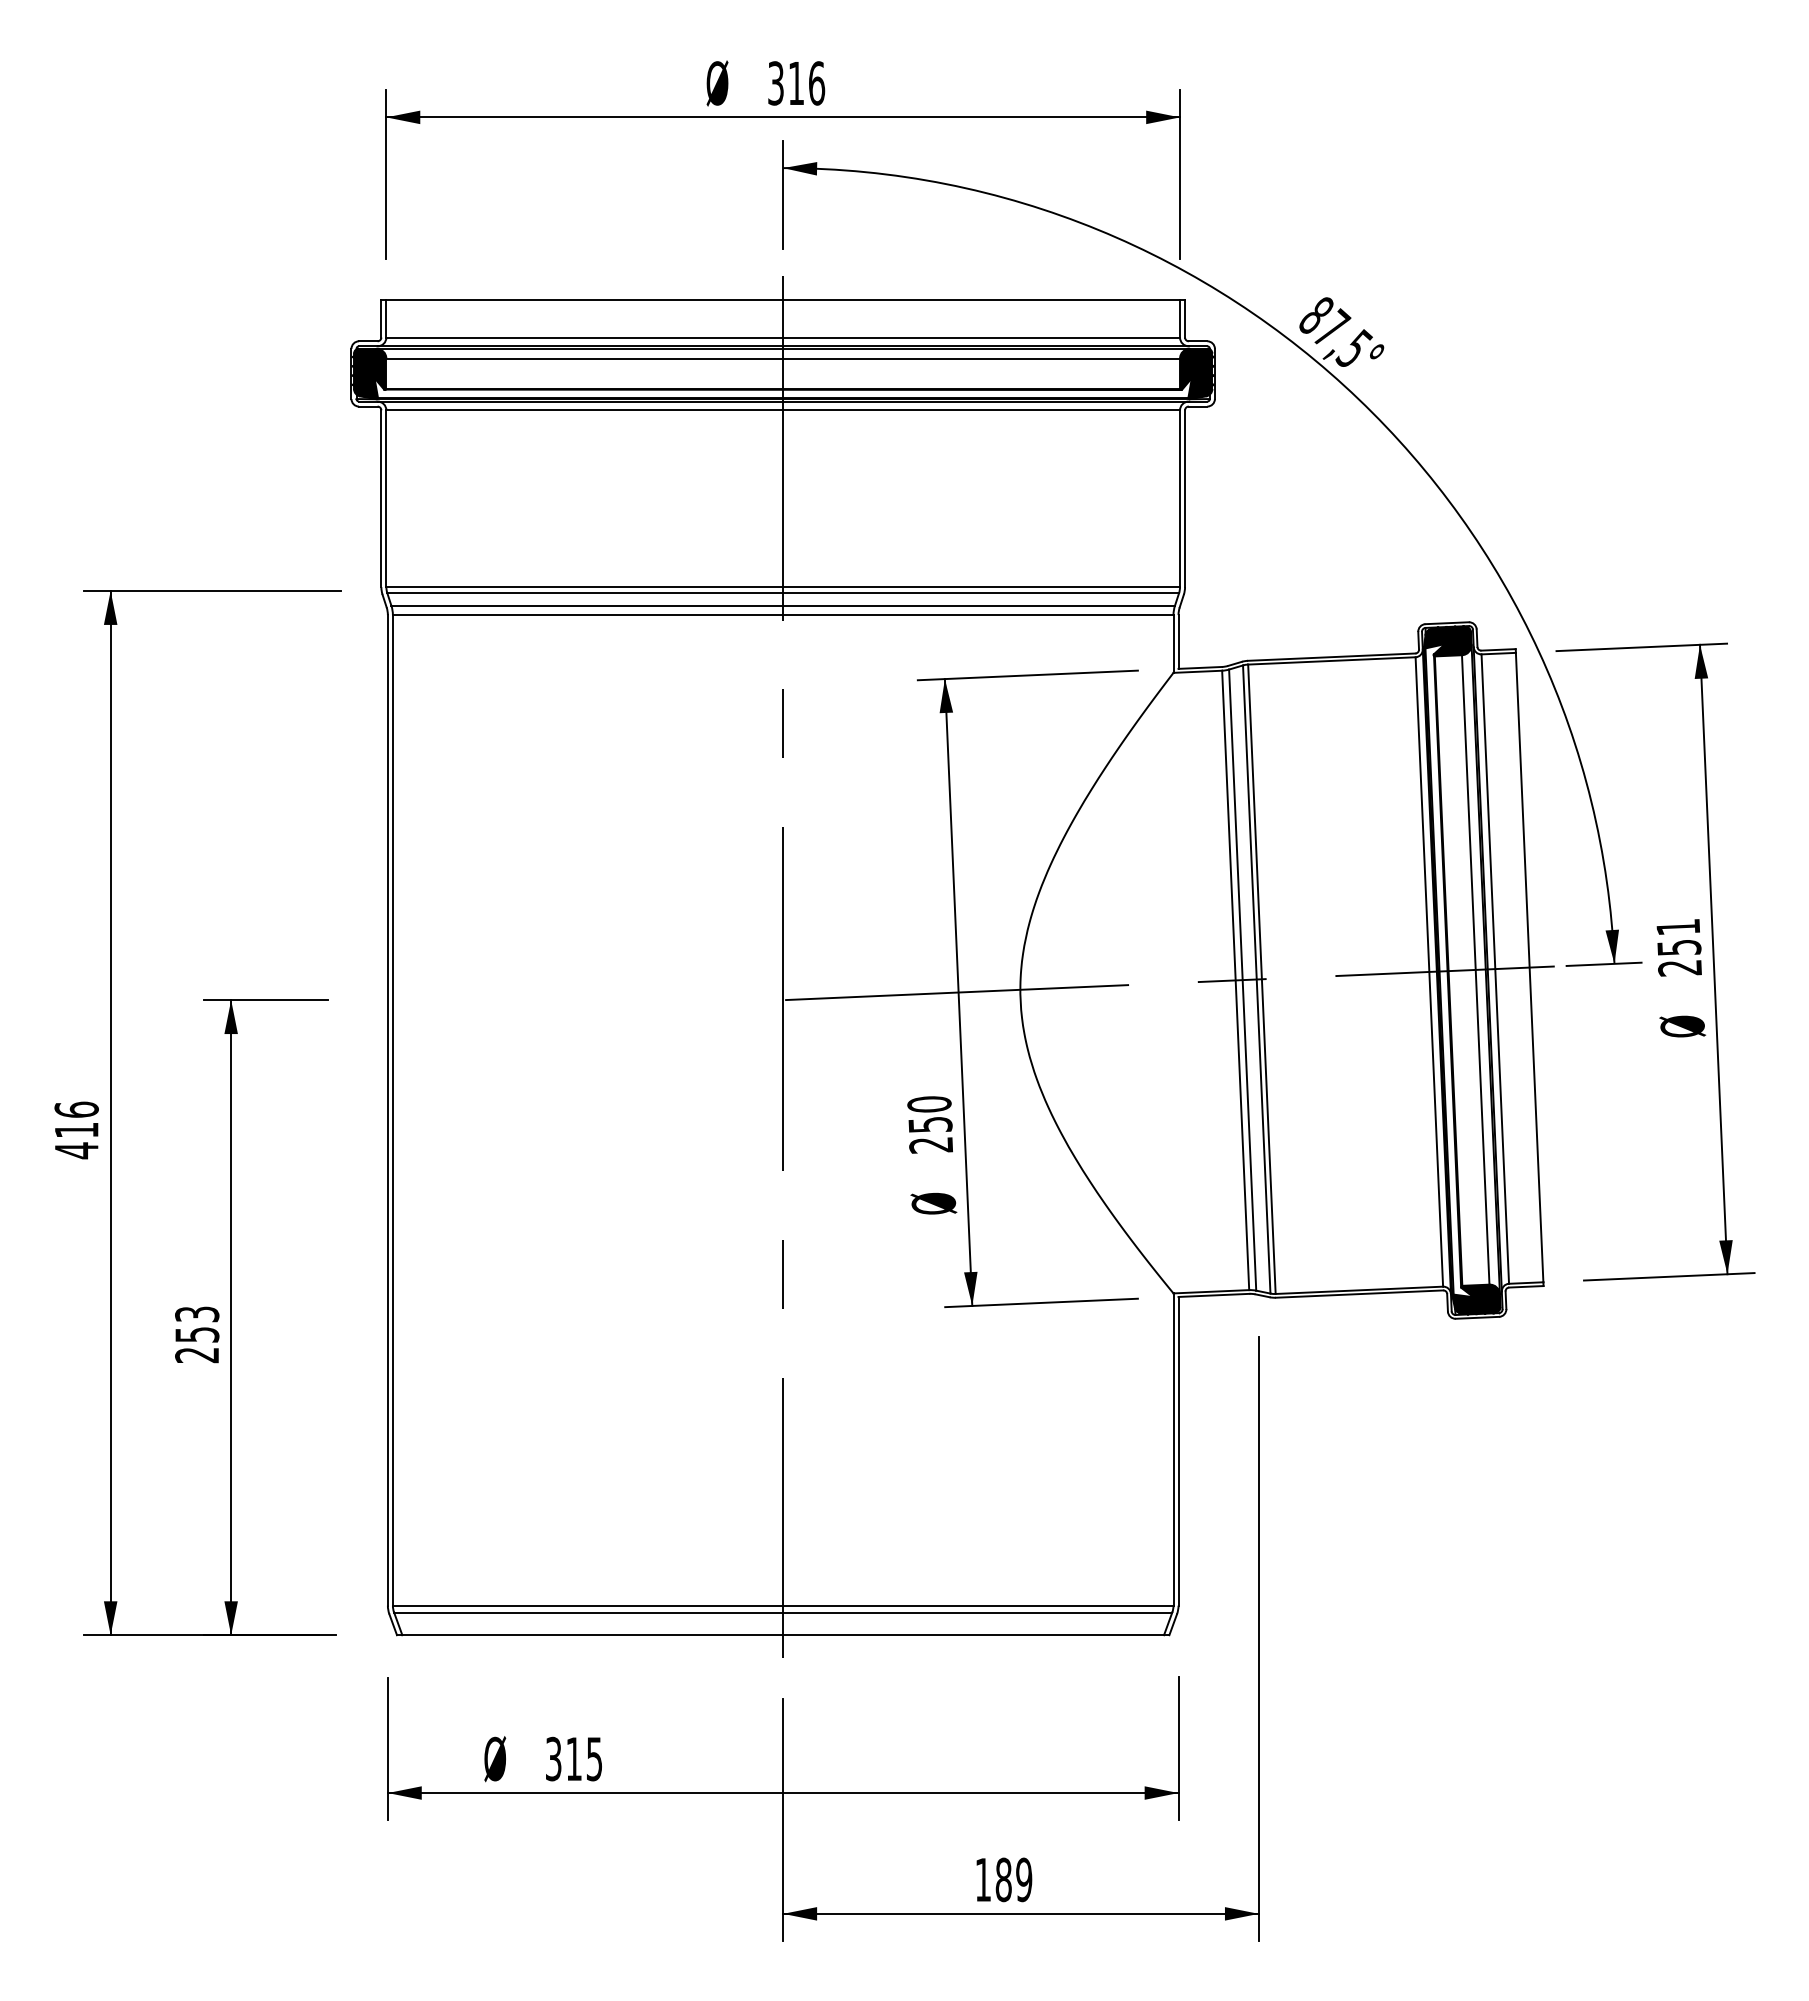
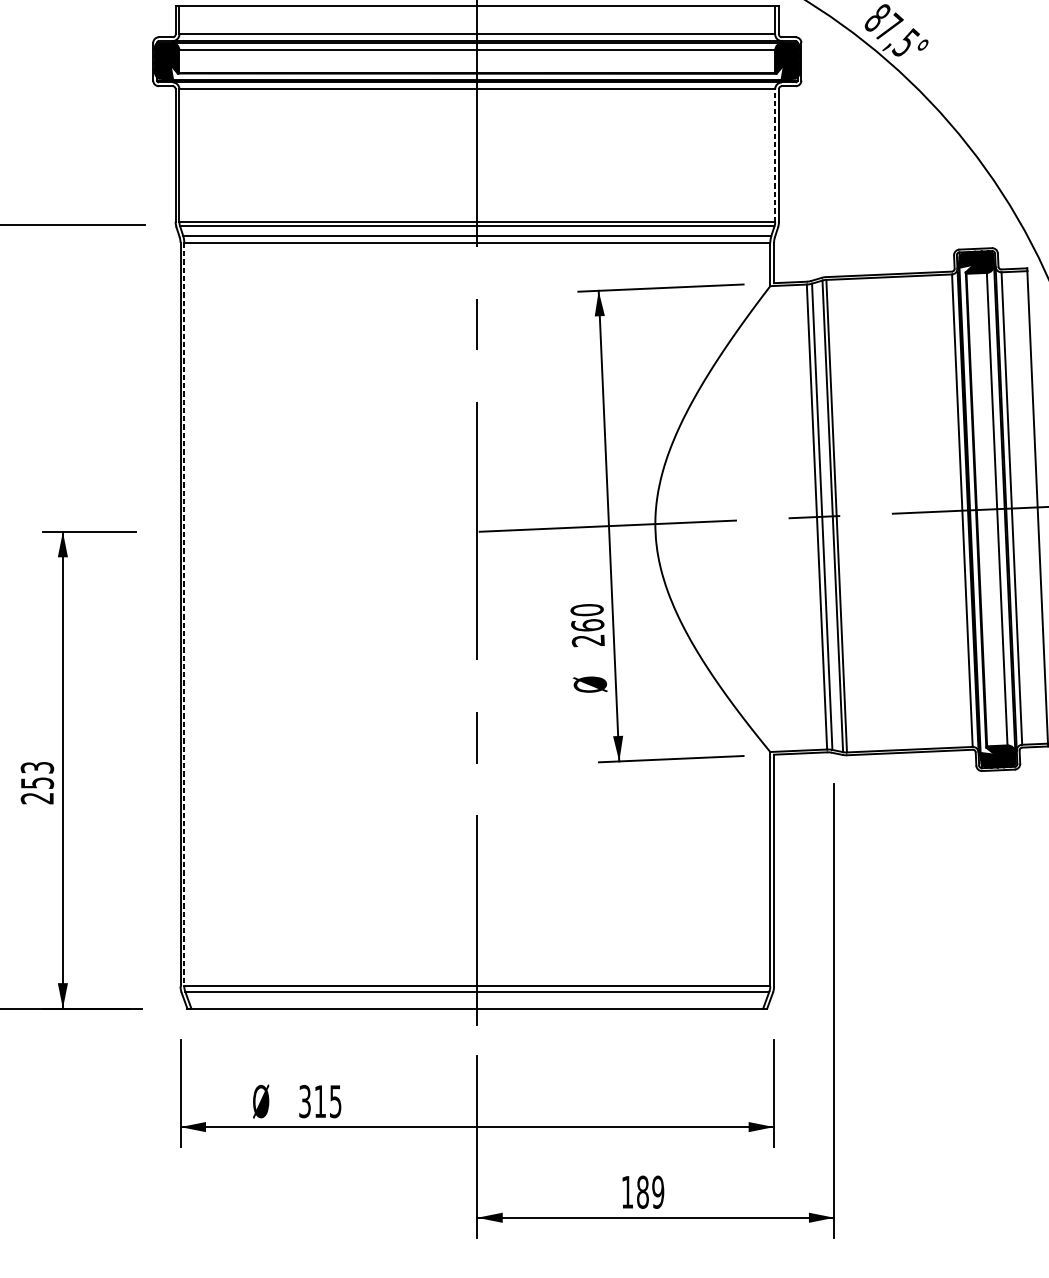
line: (1180, 498) -> (775, 155), solid -> dashed
line: (392, 1110) -> (184, 614), solid -> dashed
text: (930, 1124) -> (587, 625), 250 -> 260

